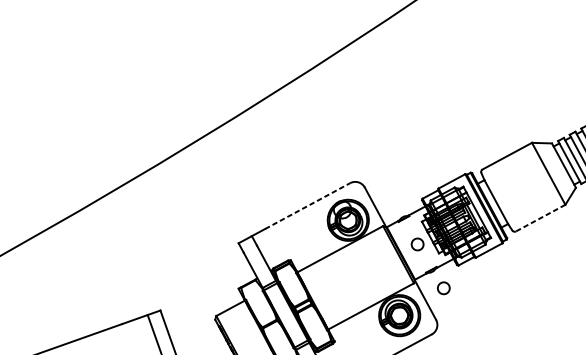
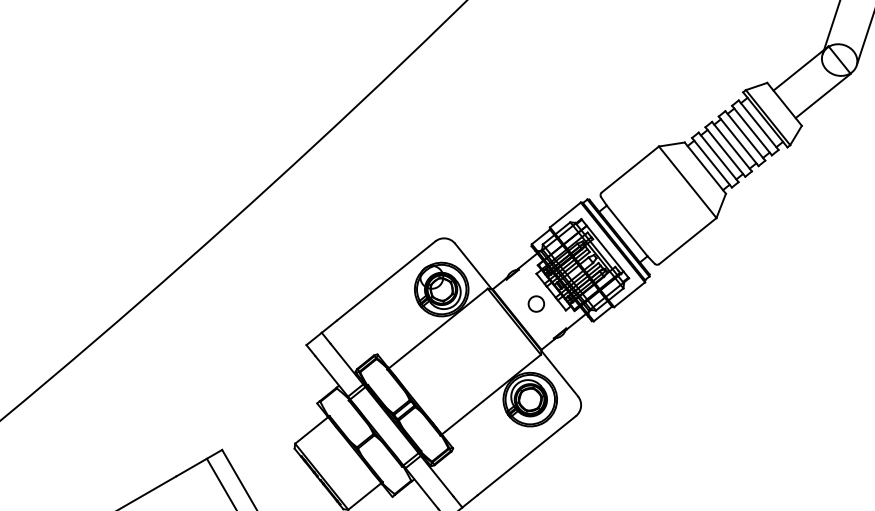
line: (307, 205) -> (386, 280), dashed -> solid
line: (540, 218) -> (687, 241), dashed -> solid
part: (443, 287) -> (580, 353), removed

